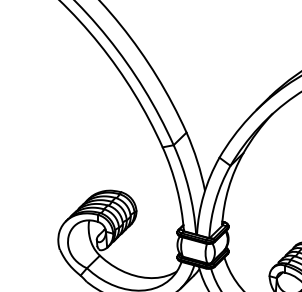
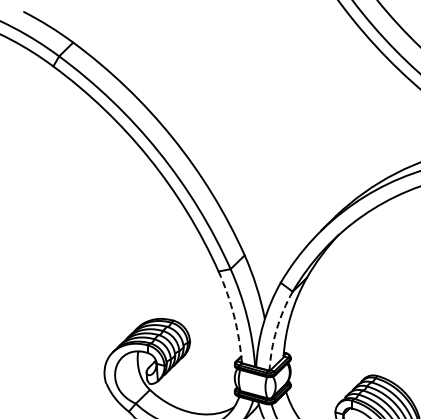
arc: (177, 188) -> (234, 316), solid -> dashed
arc: (215, 200) -> (276, 329), solid -> dashed

